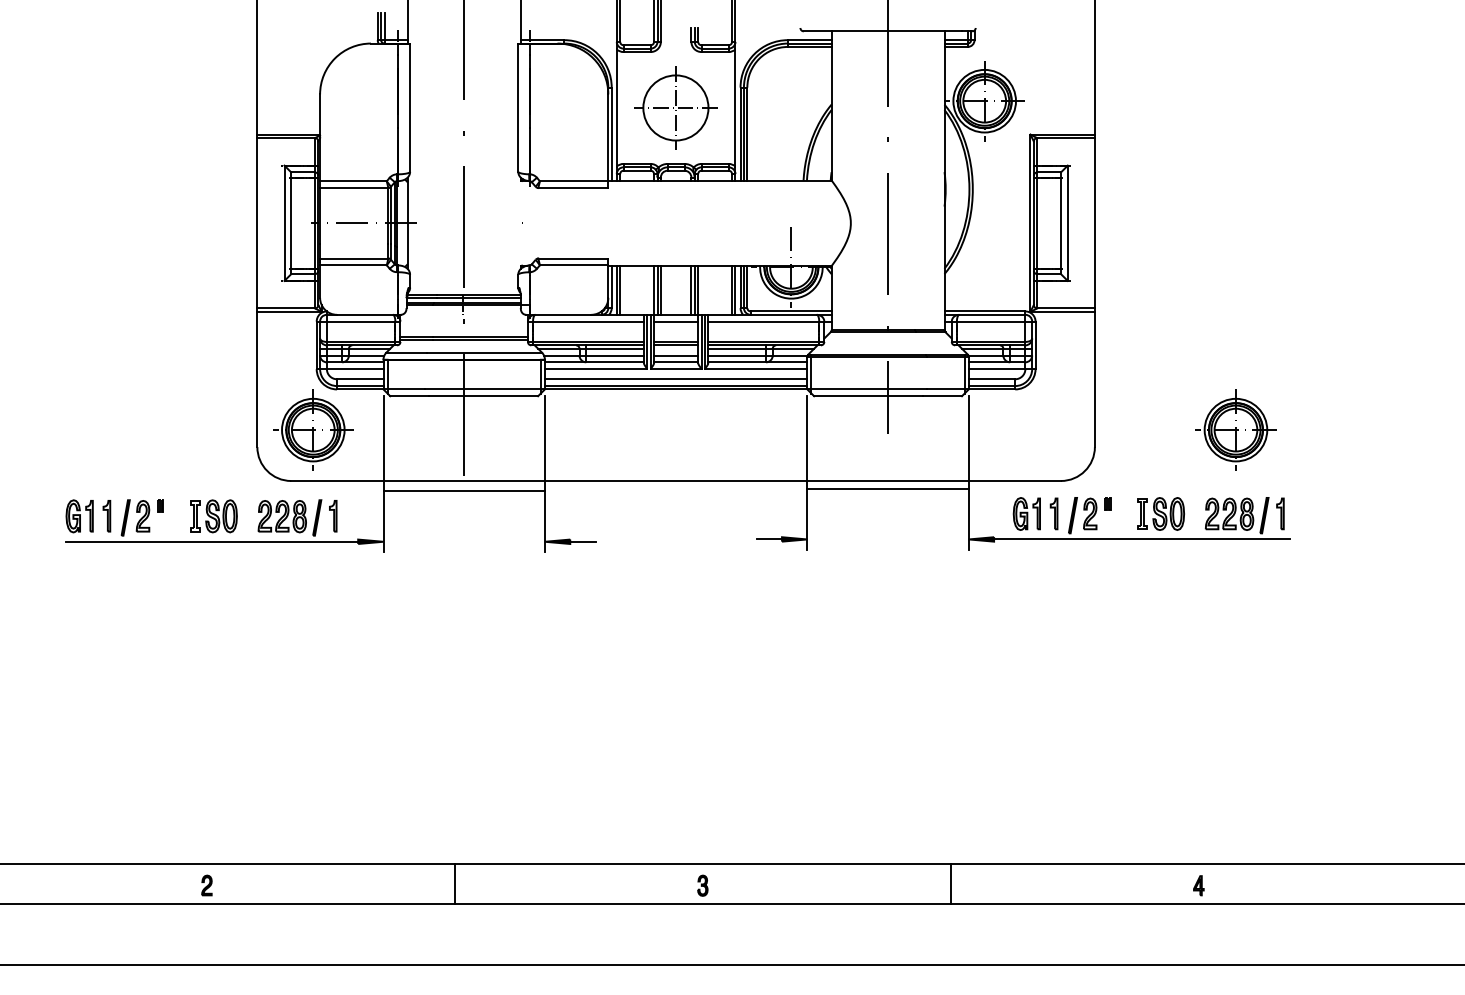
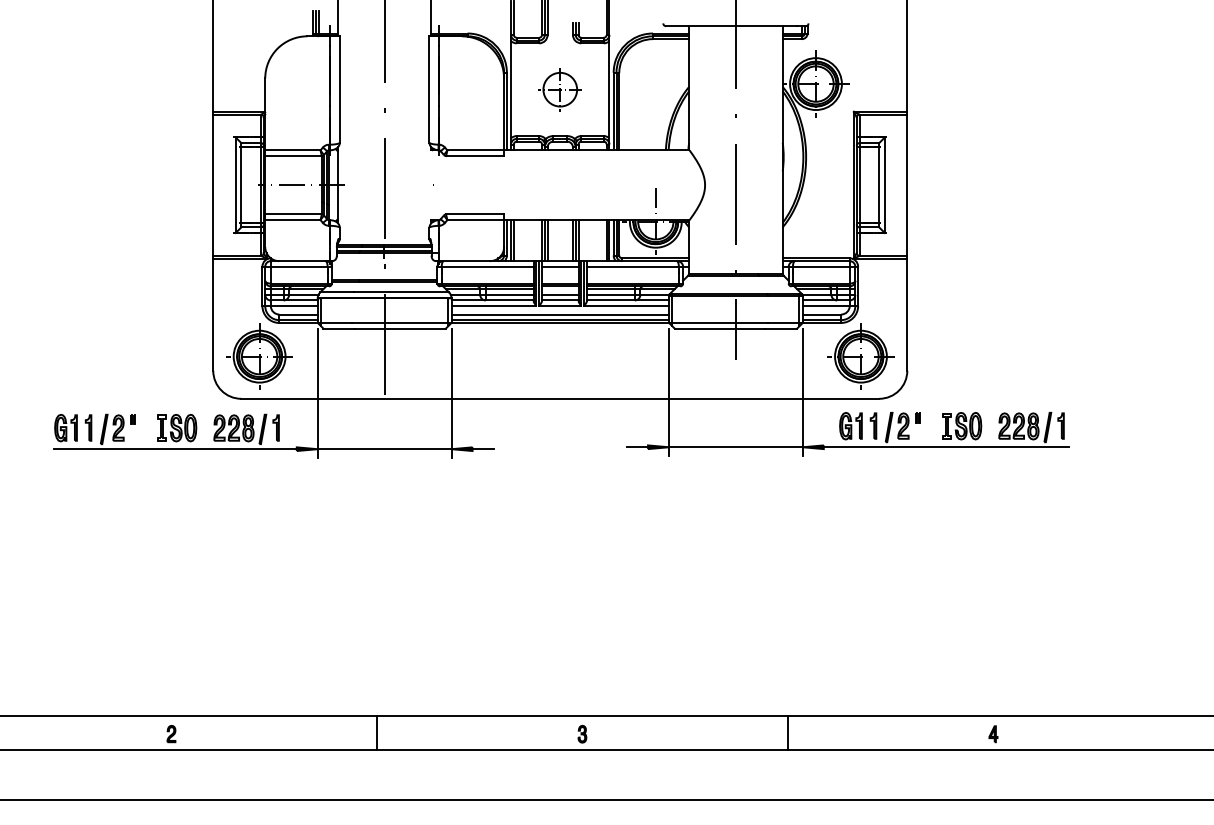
part: (676, 107) -> (560, 89), size x0.62
part: (1235, 429) -> (860, 356), moved
line: (887, 489) -> (735, 447), moved
line: (463, 490) -> (384, 448), moved

